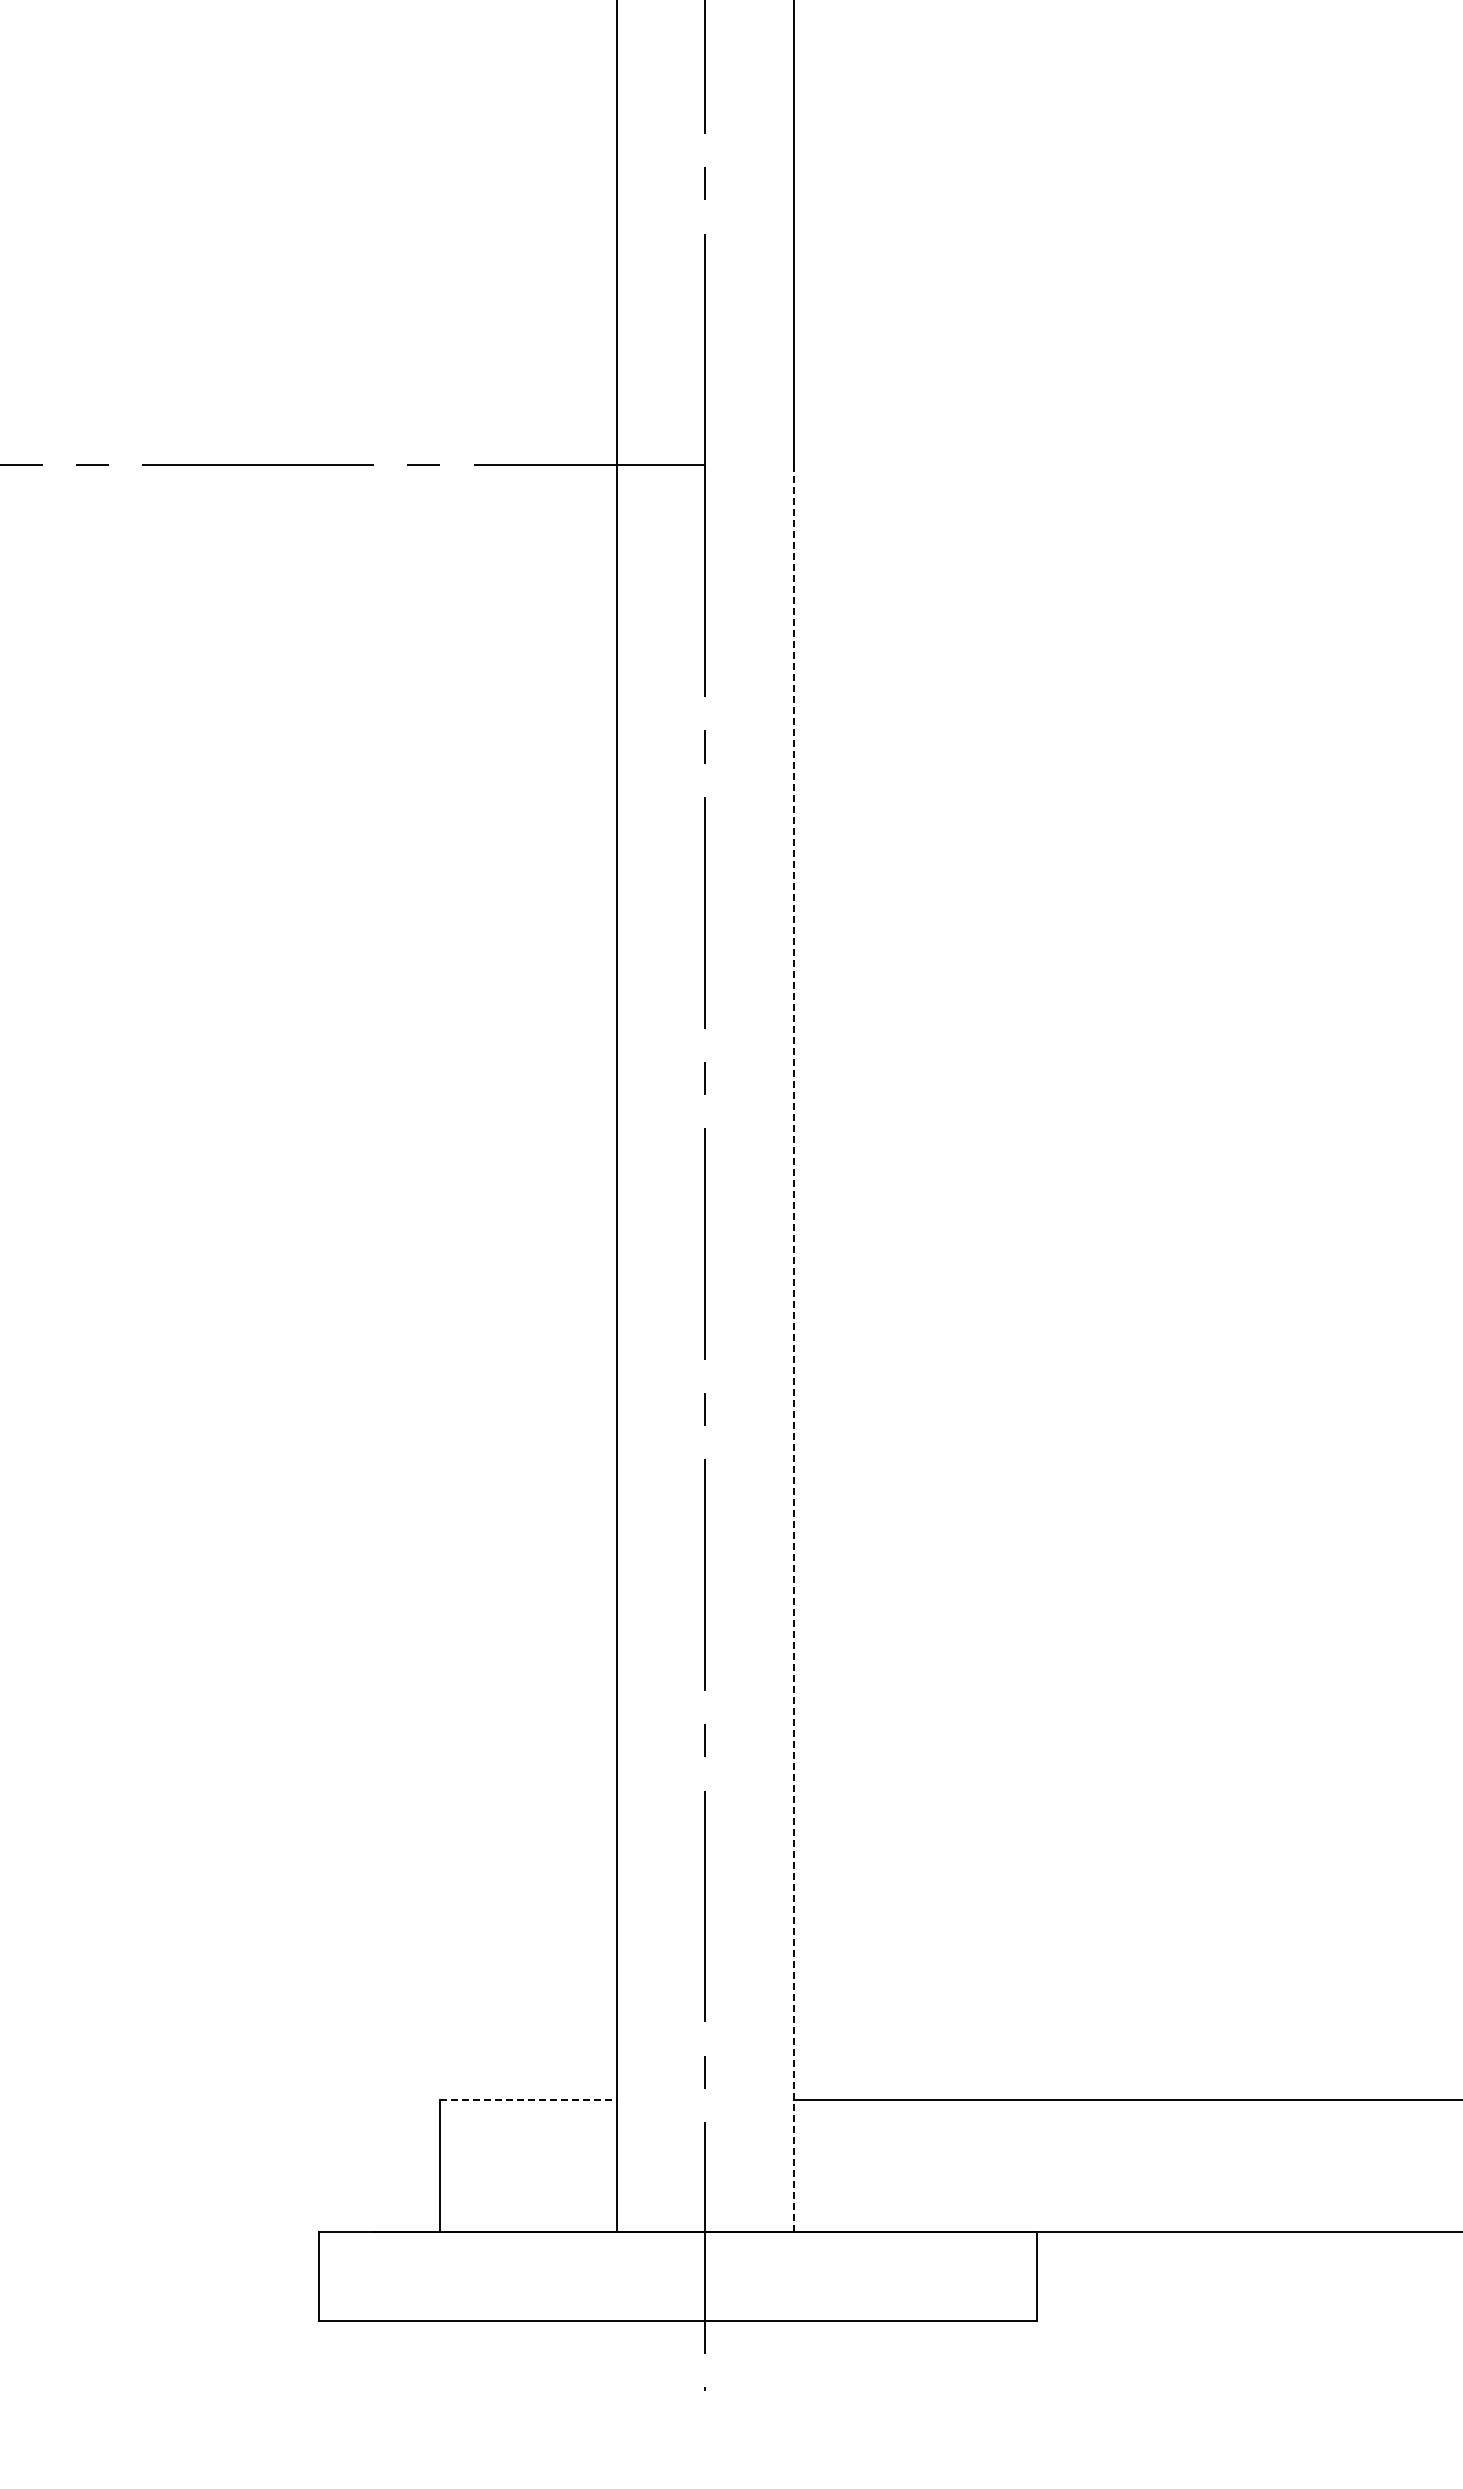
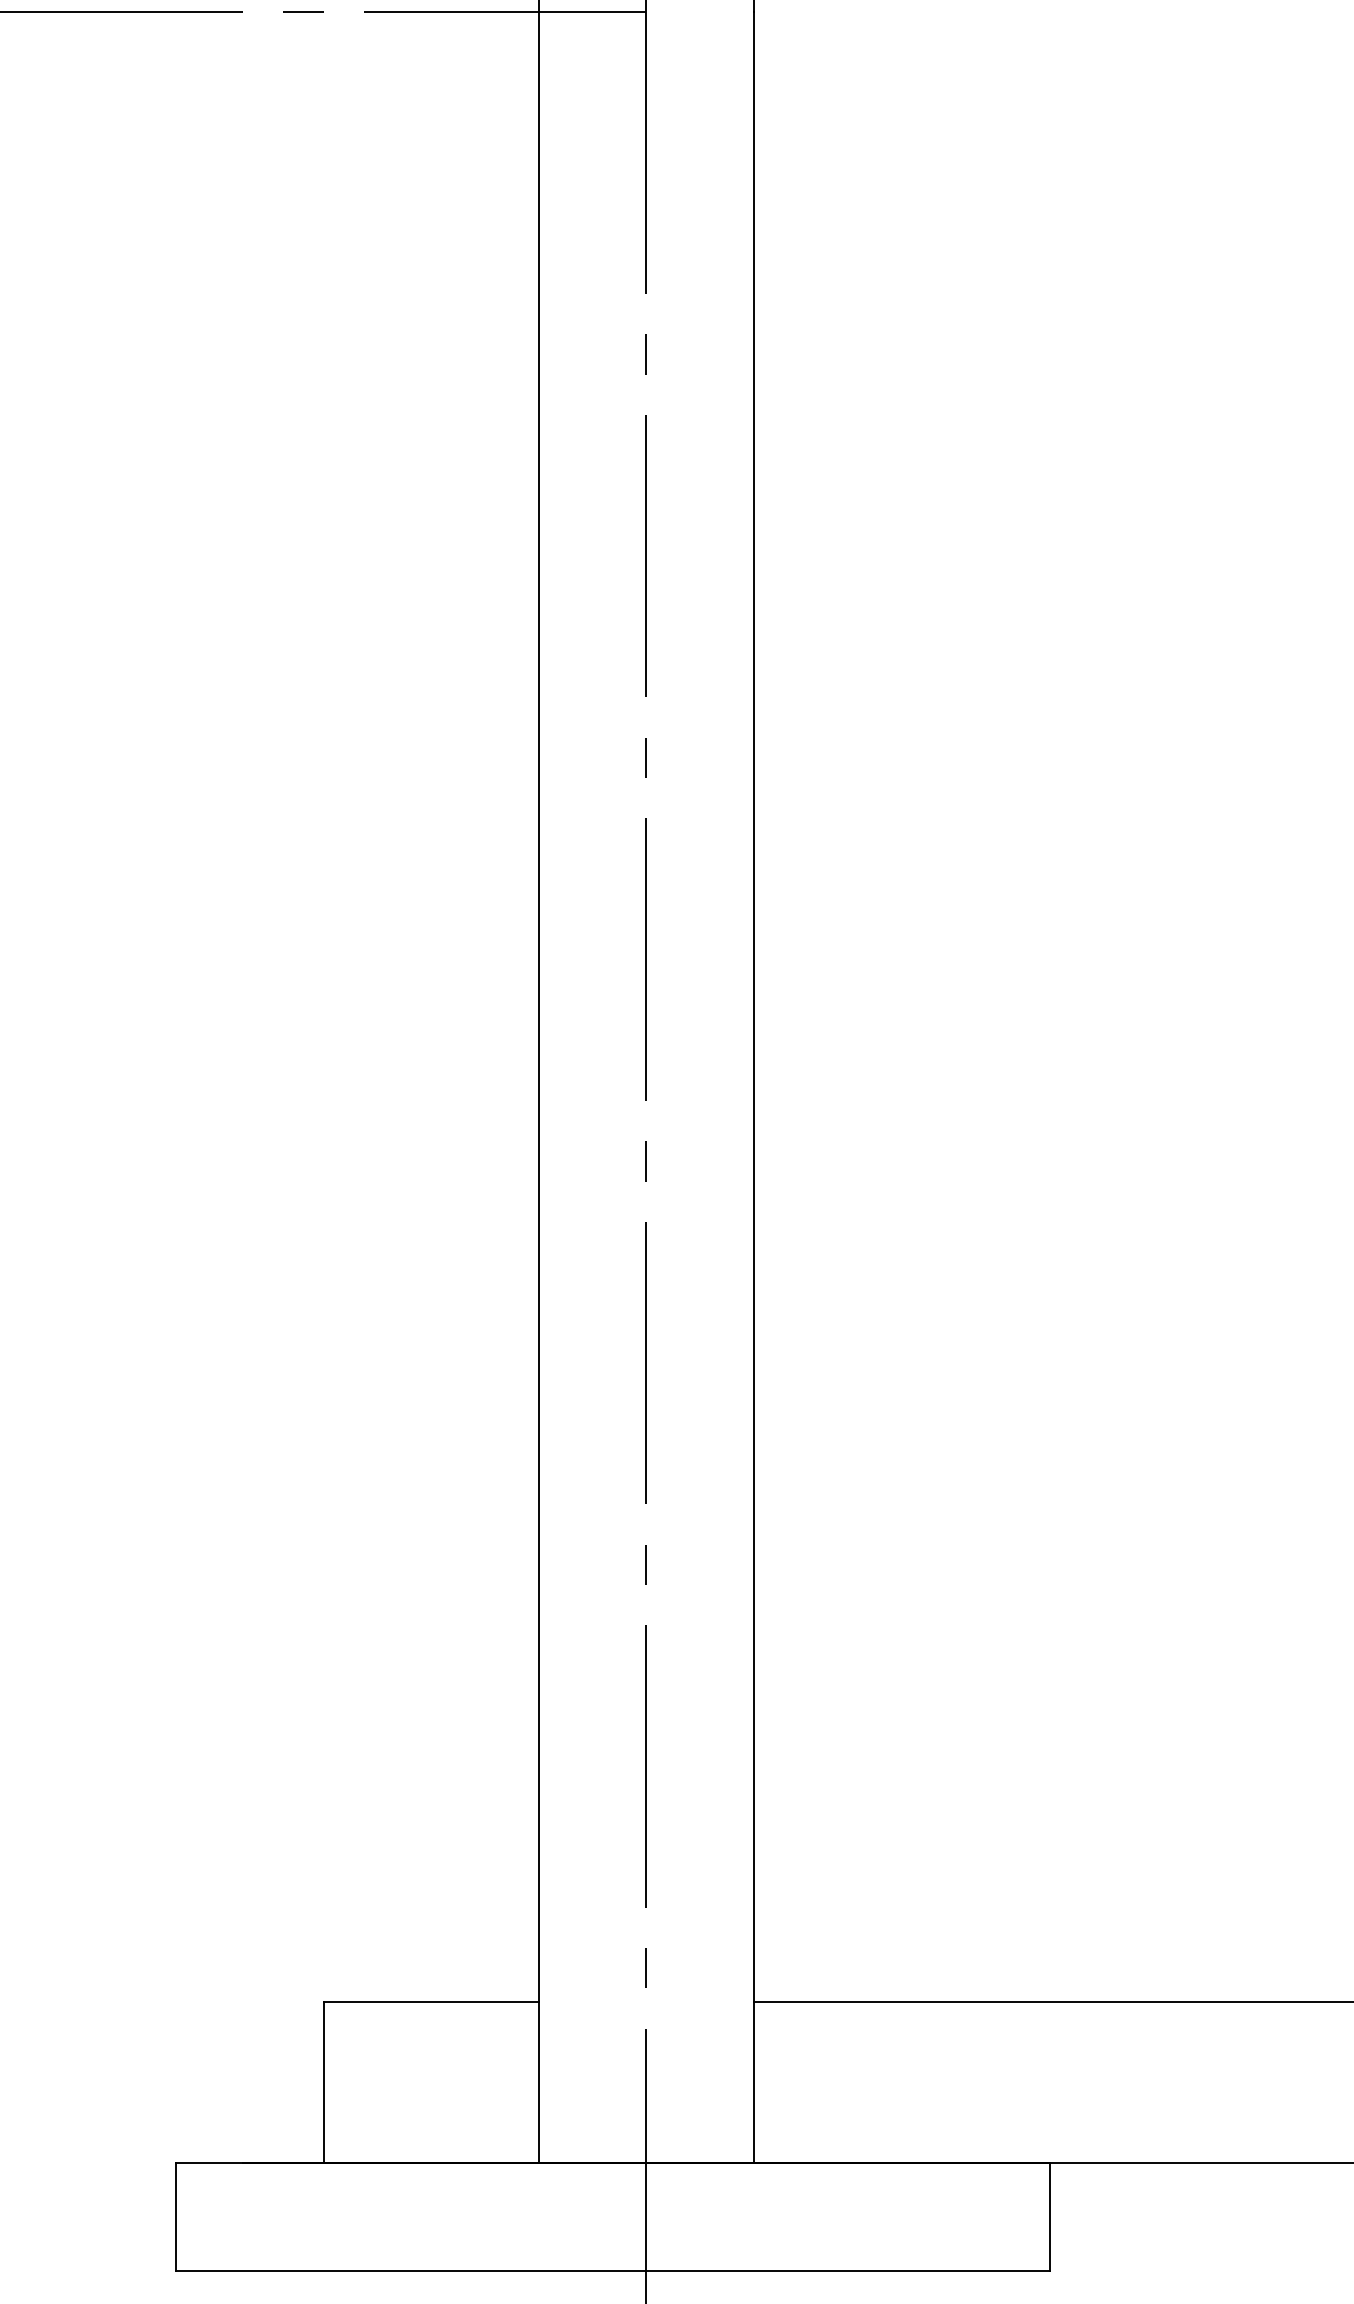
line: (793, 1349) -> (753, 1088), dashed -> solid
line: (529, 2099) -> (432, 2001), dashed -> solid

